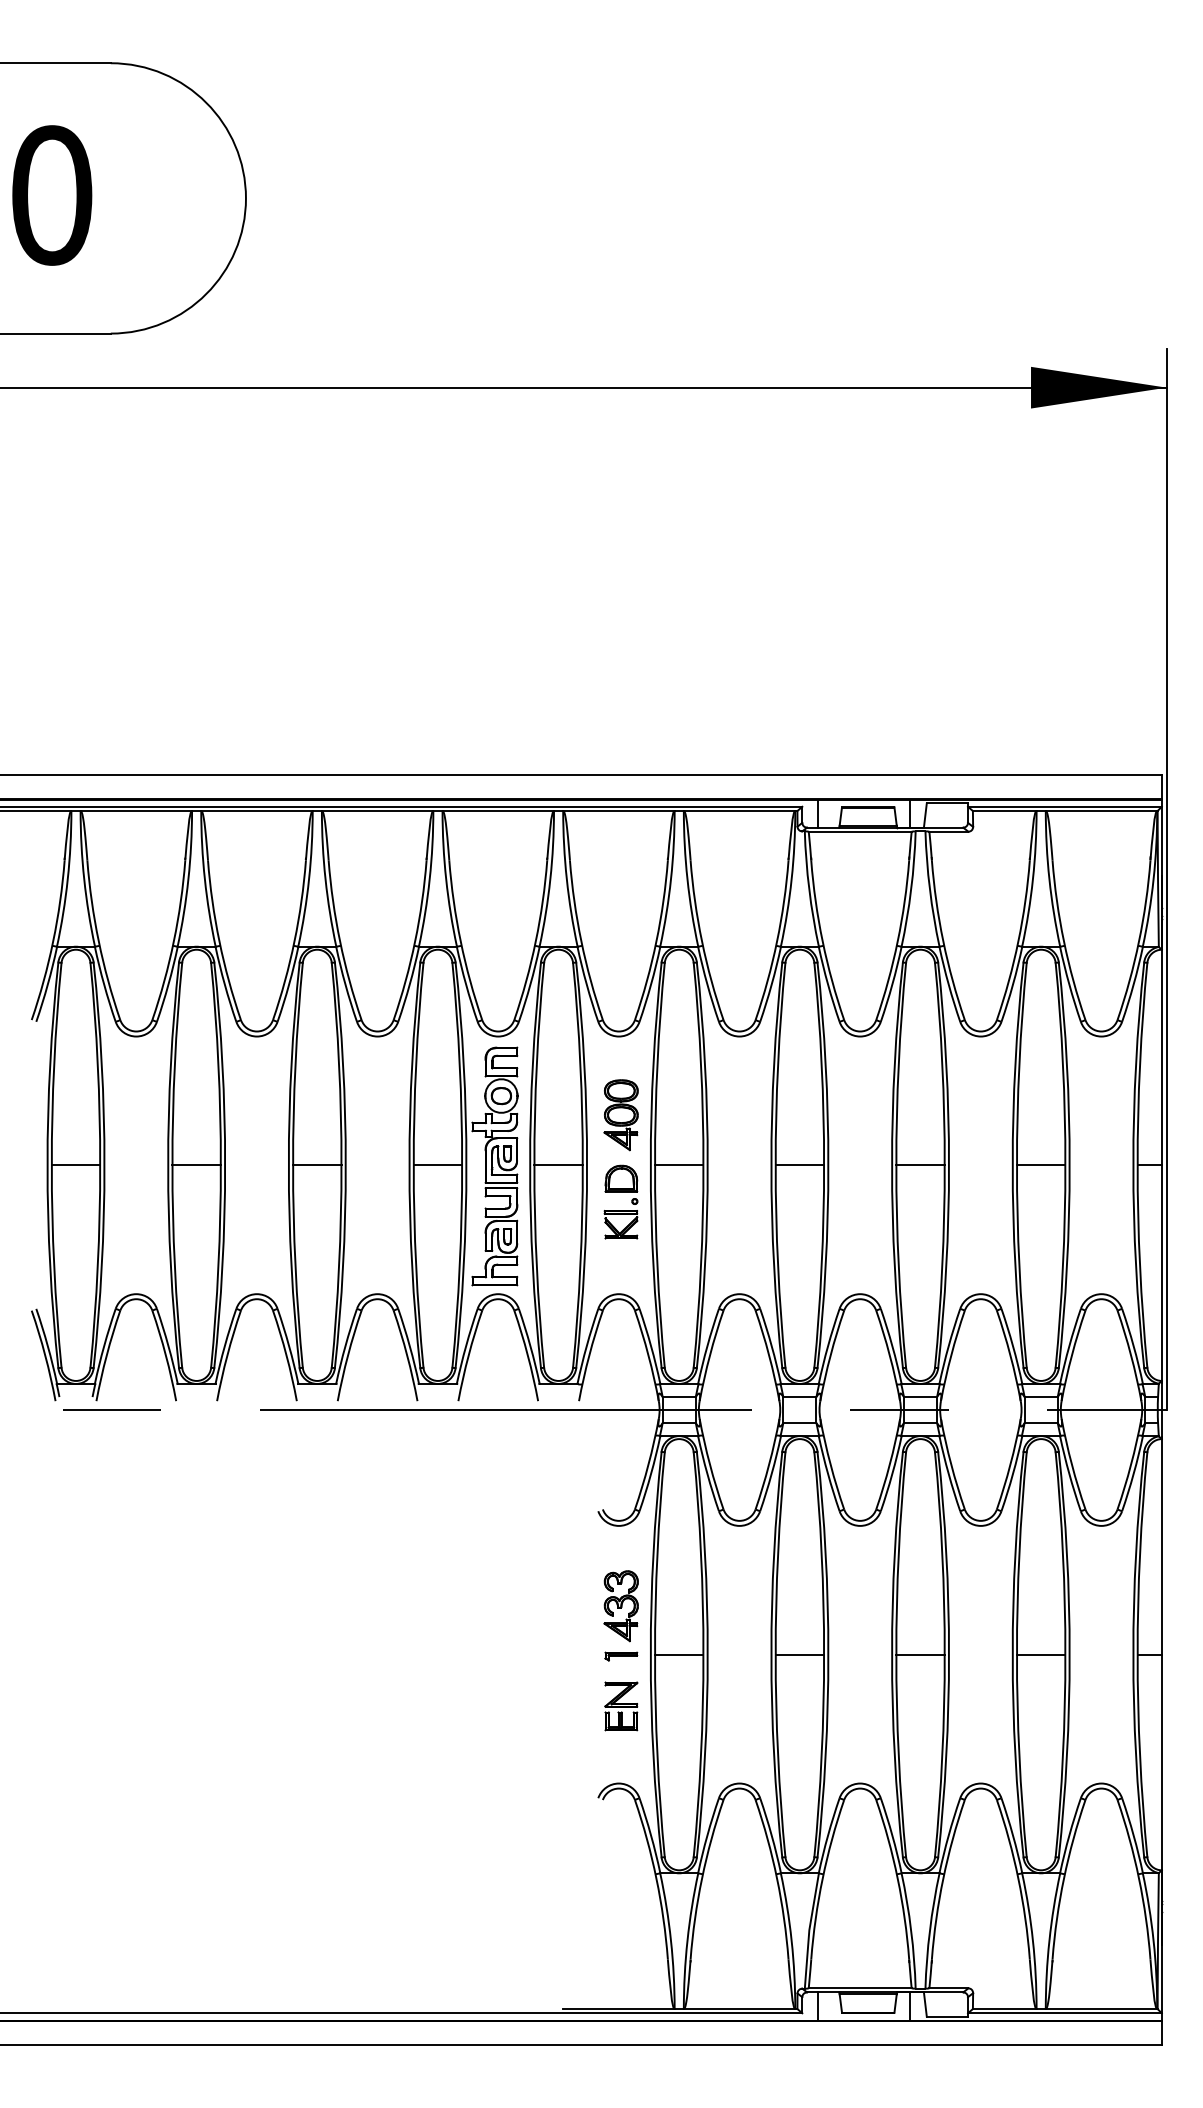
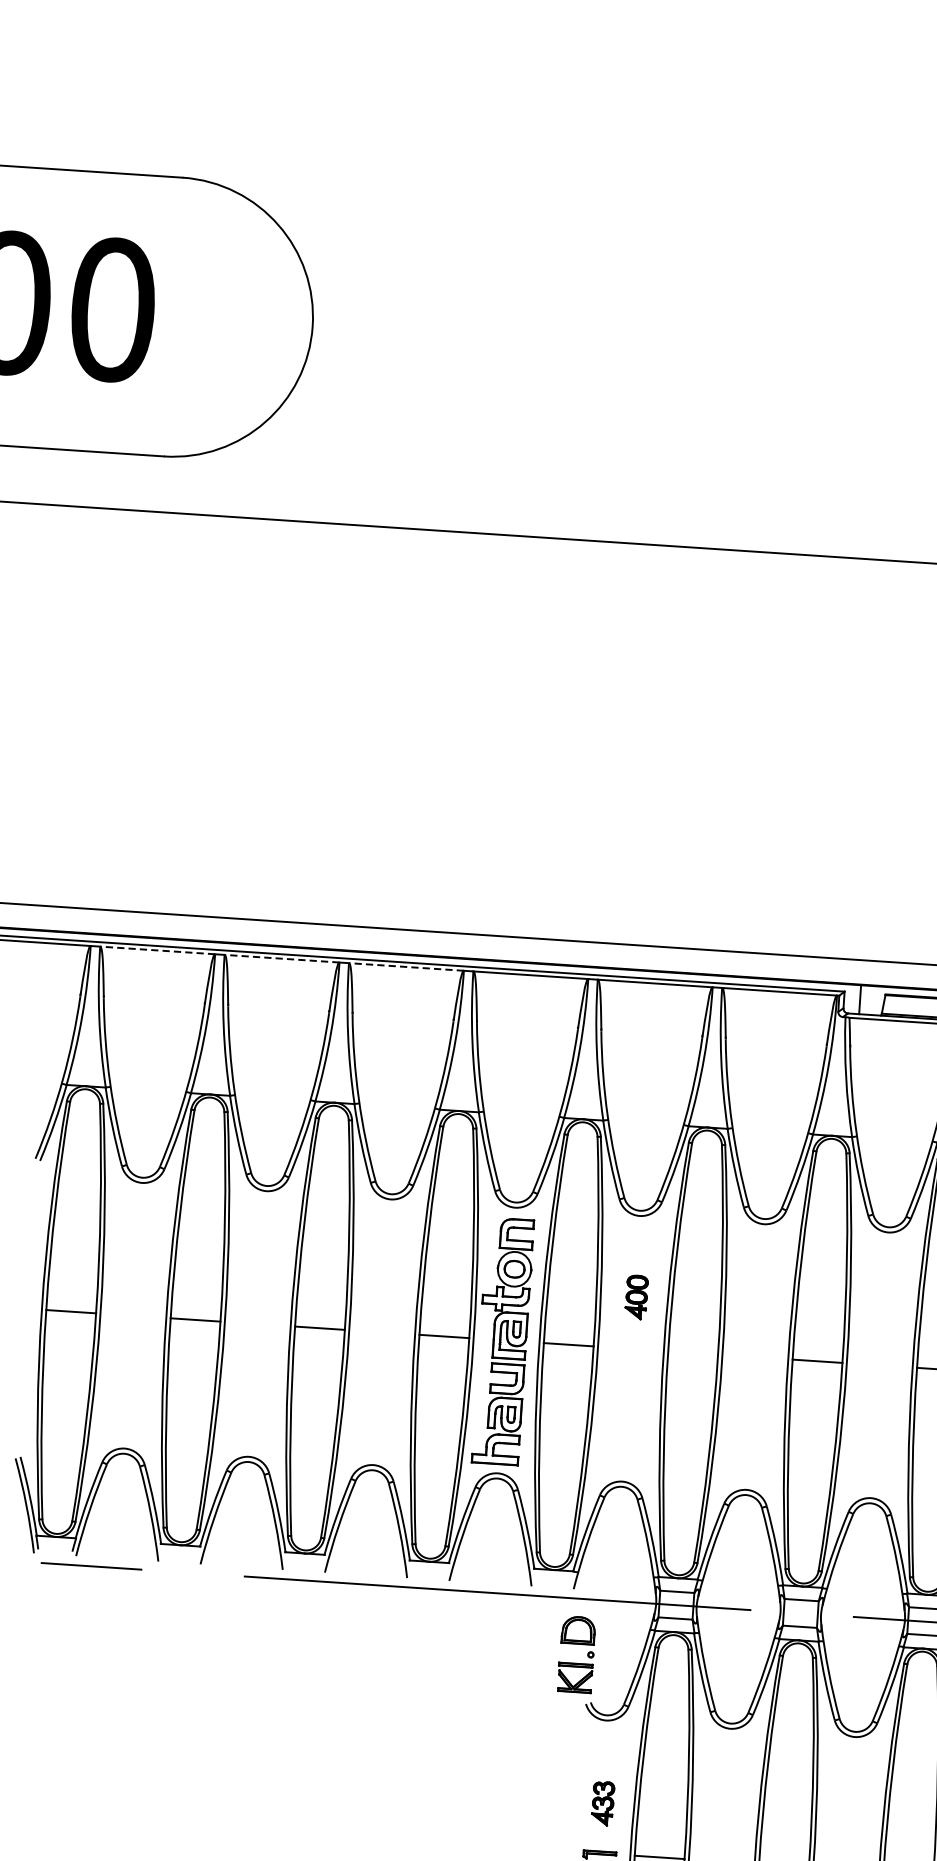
line: (136, 811) -> (157, 950), solid -> dashed
line: (256, 811) -> (281, 959), solid -> dashed
line: (377, 811) -> (406, 967), solid -> dashed
part: (620, 1115) -> (636, 1297), size x0.6
line: (679, 1165) -> (693, 1353), removed
part: (620, 1192) -> (576, 1644), moved
part: (620, 1606) -> (602, 1803), size x0.6

